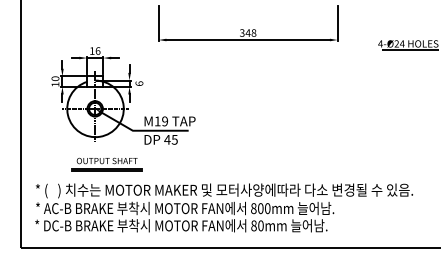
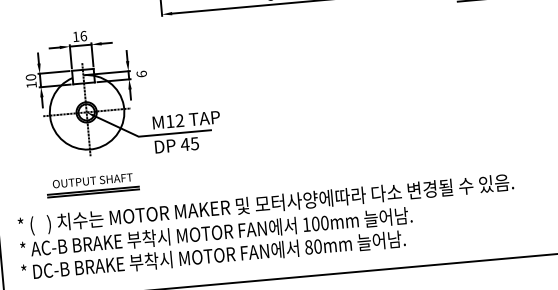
text: (165, 121) -> (180, 120), M19 -> M12
part: (106, 164) -> (92, 185), moved
text: (253, 208) -> (306, 224), 800mm -> 100mm

